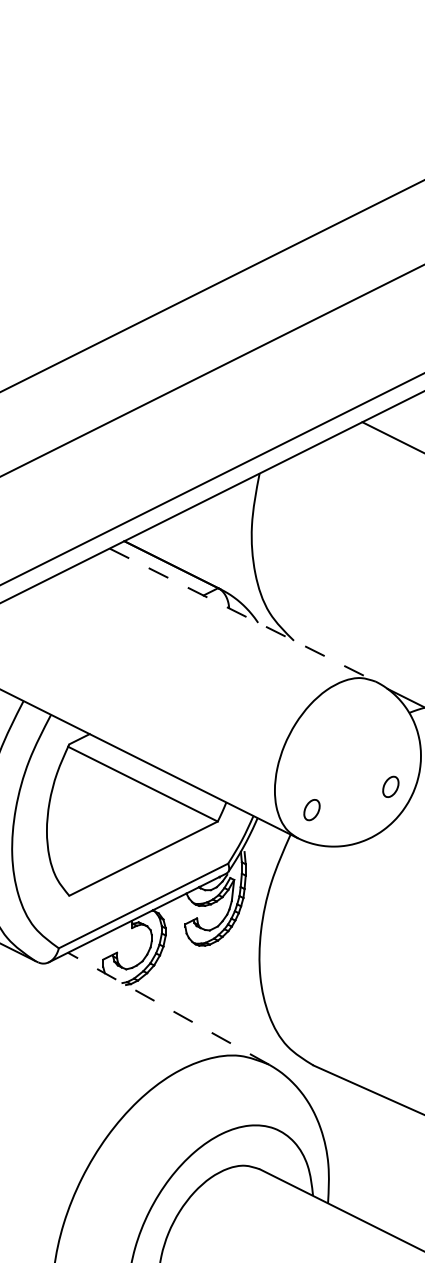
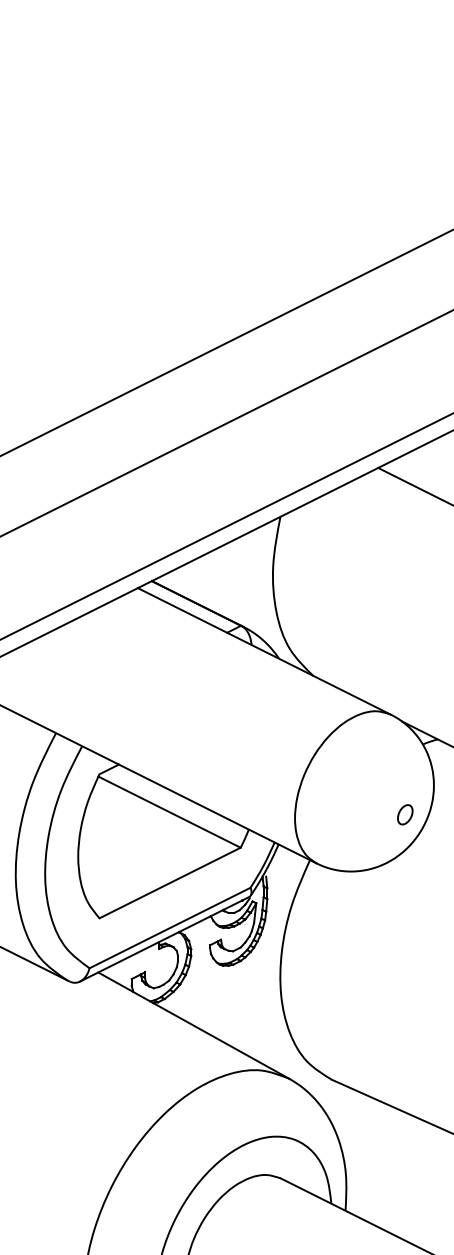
line: (242, 615) -> (264, 651), dashed -> solid
part: (312, 809) -> (330, 836), removed
line: (168, 1008) -> (193, 1025), dashed -> solid

